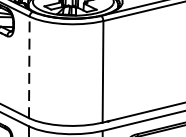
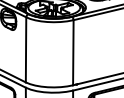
line: (29, 66) -> (26, 49), dashed -> solid

